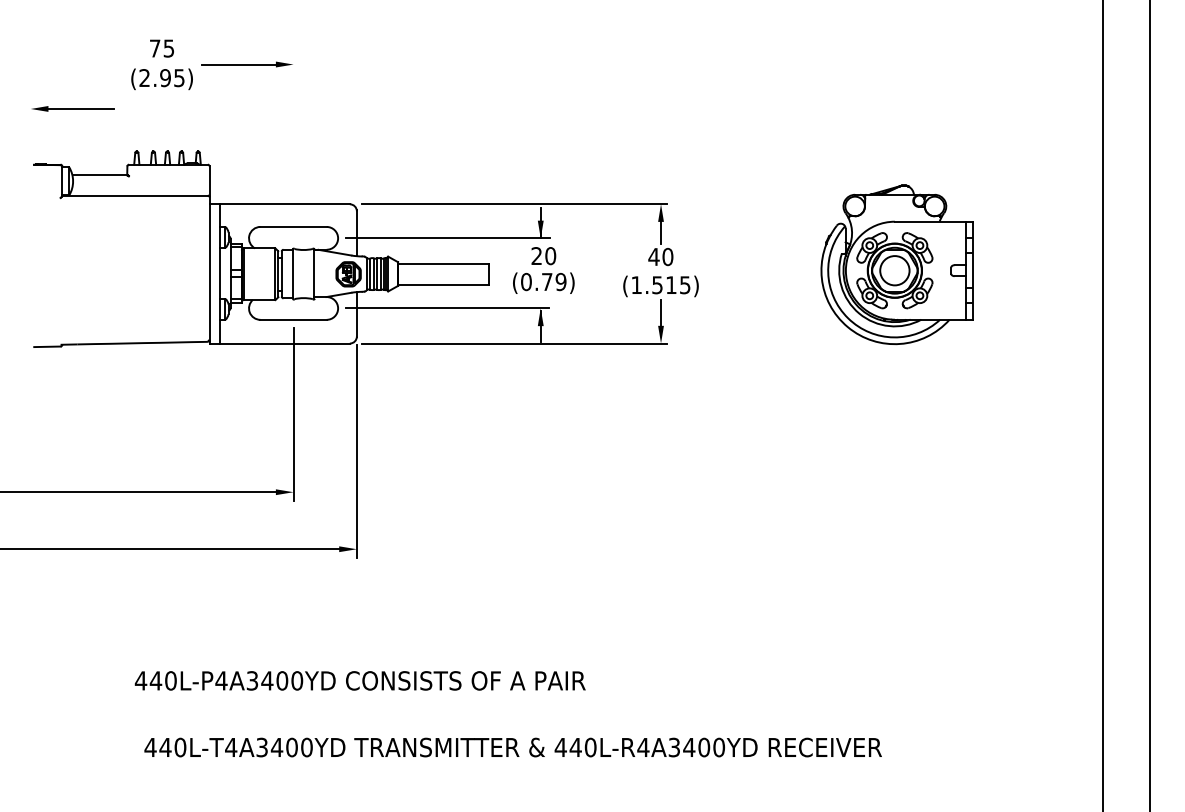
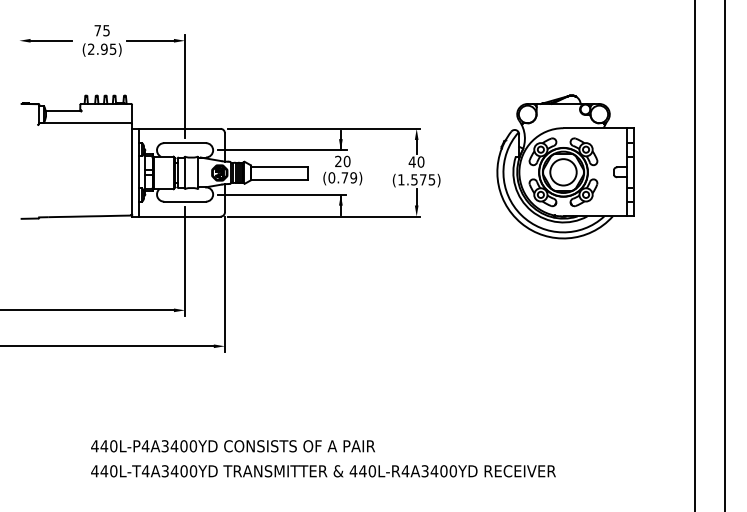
part: (73, 108) -> (46, 40), moved
line: (294, 137) -> (185, 86), added
part: (897, 264) -> (565, 166), size x1.43
text: (671, 284) -> (423, 179), (1.515) -> (1.575)
text: (359, 681) -> (232, 446), moved

